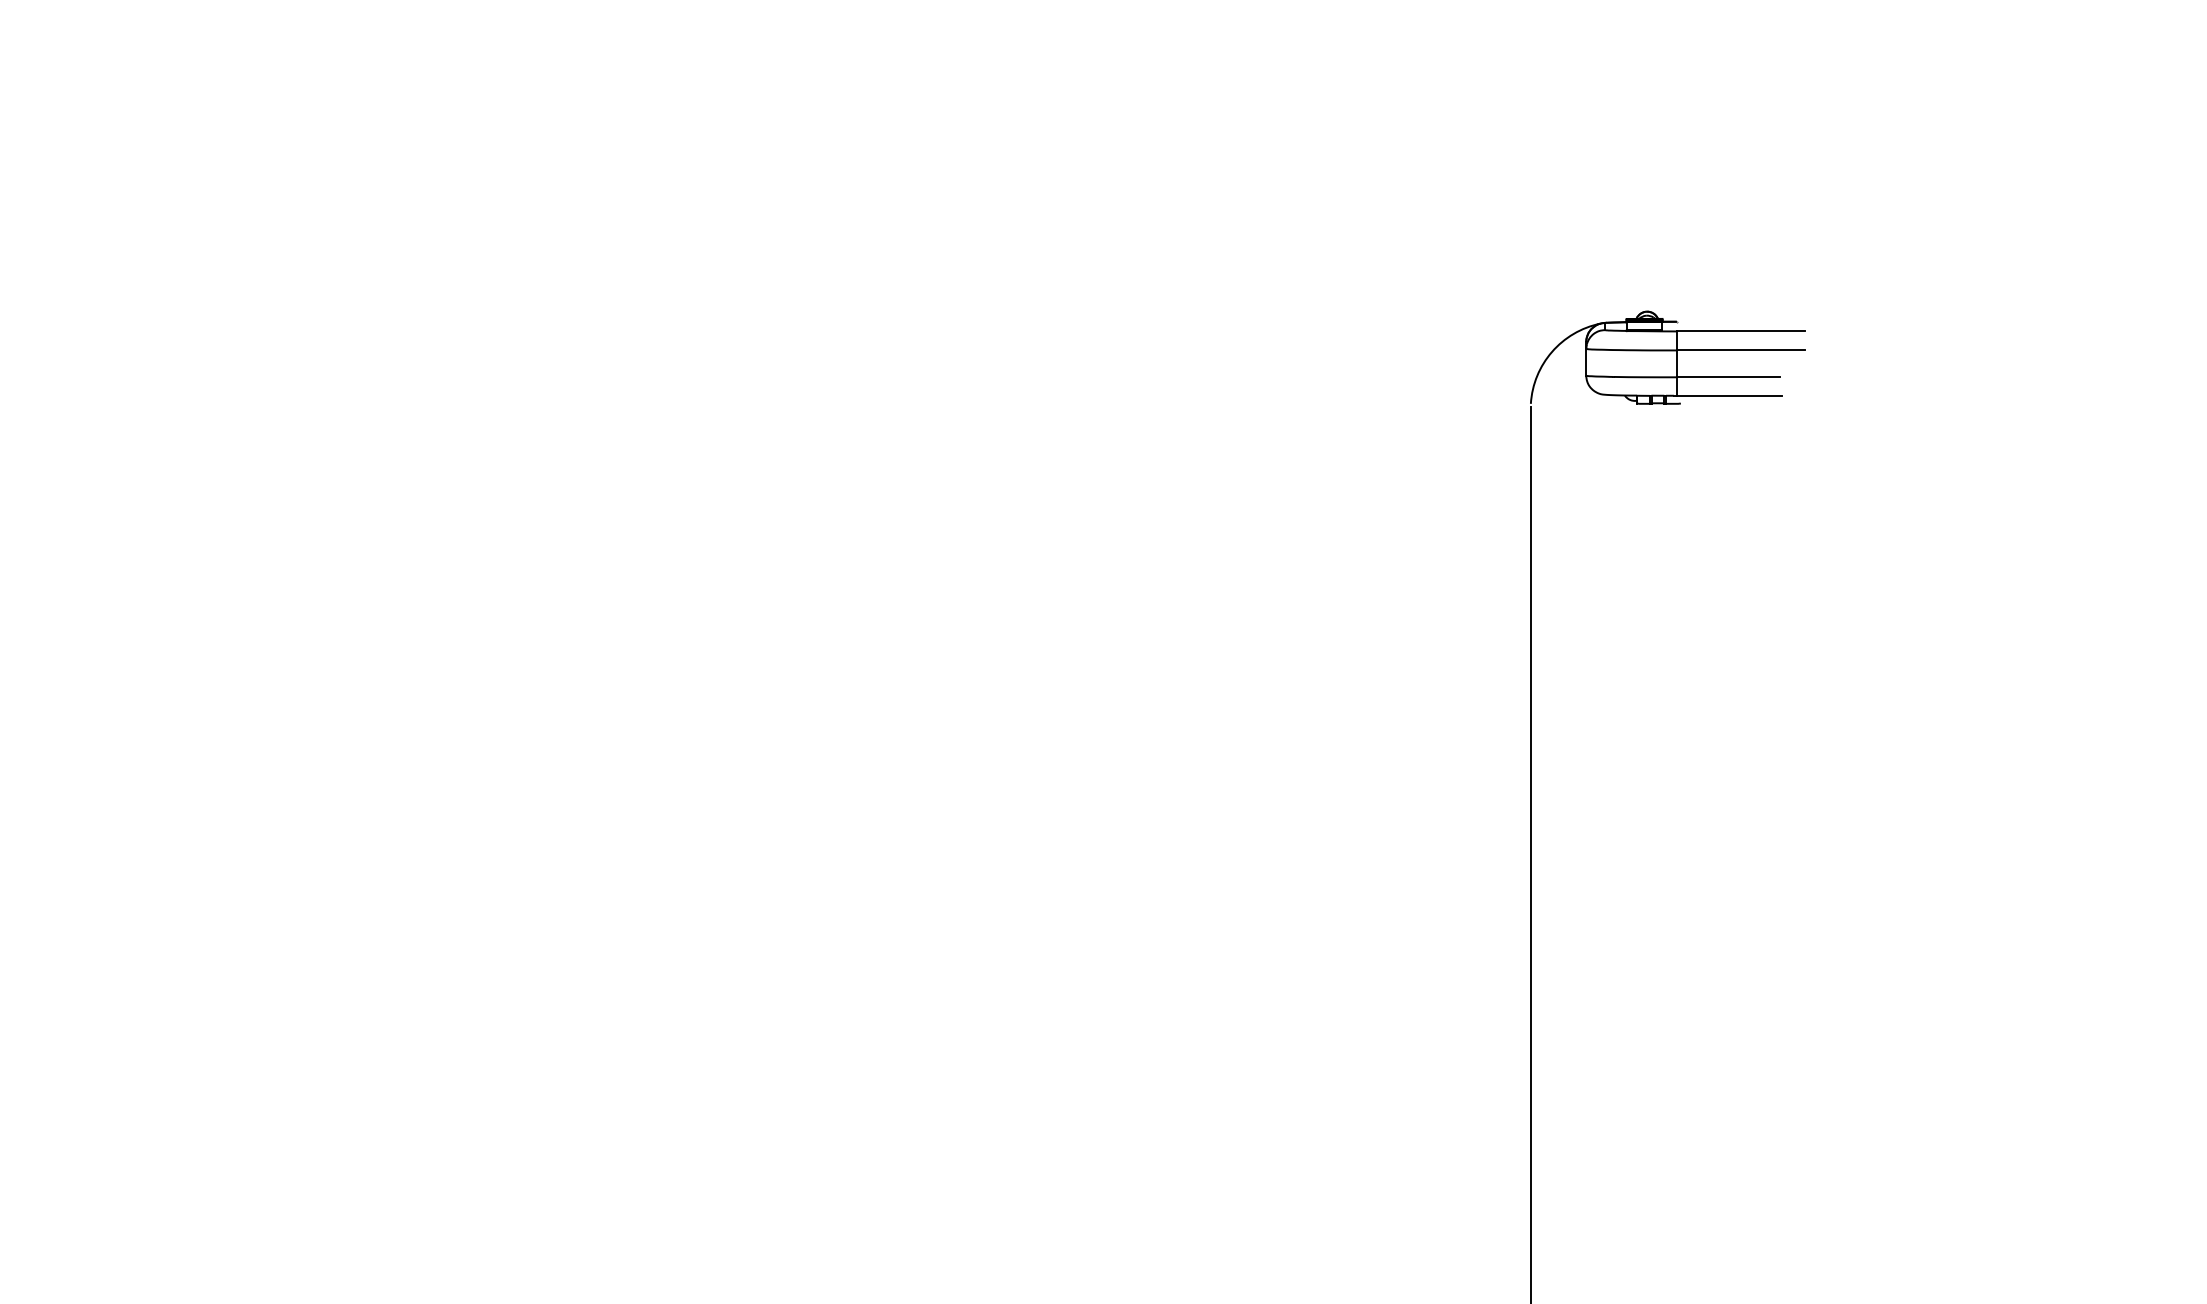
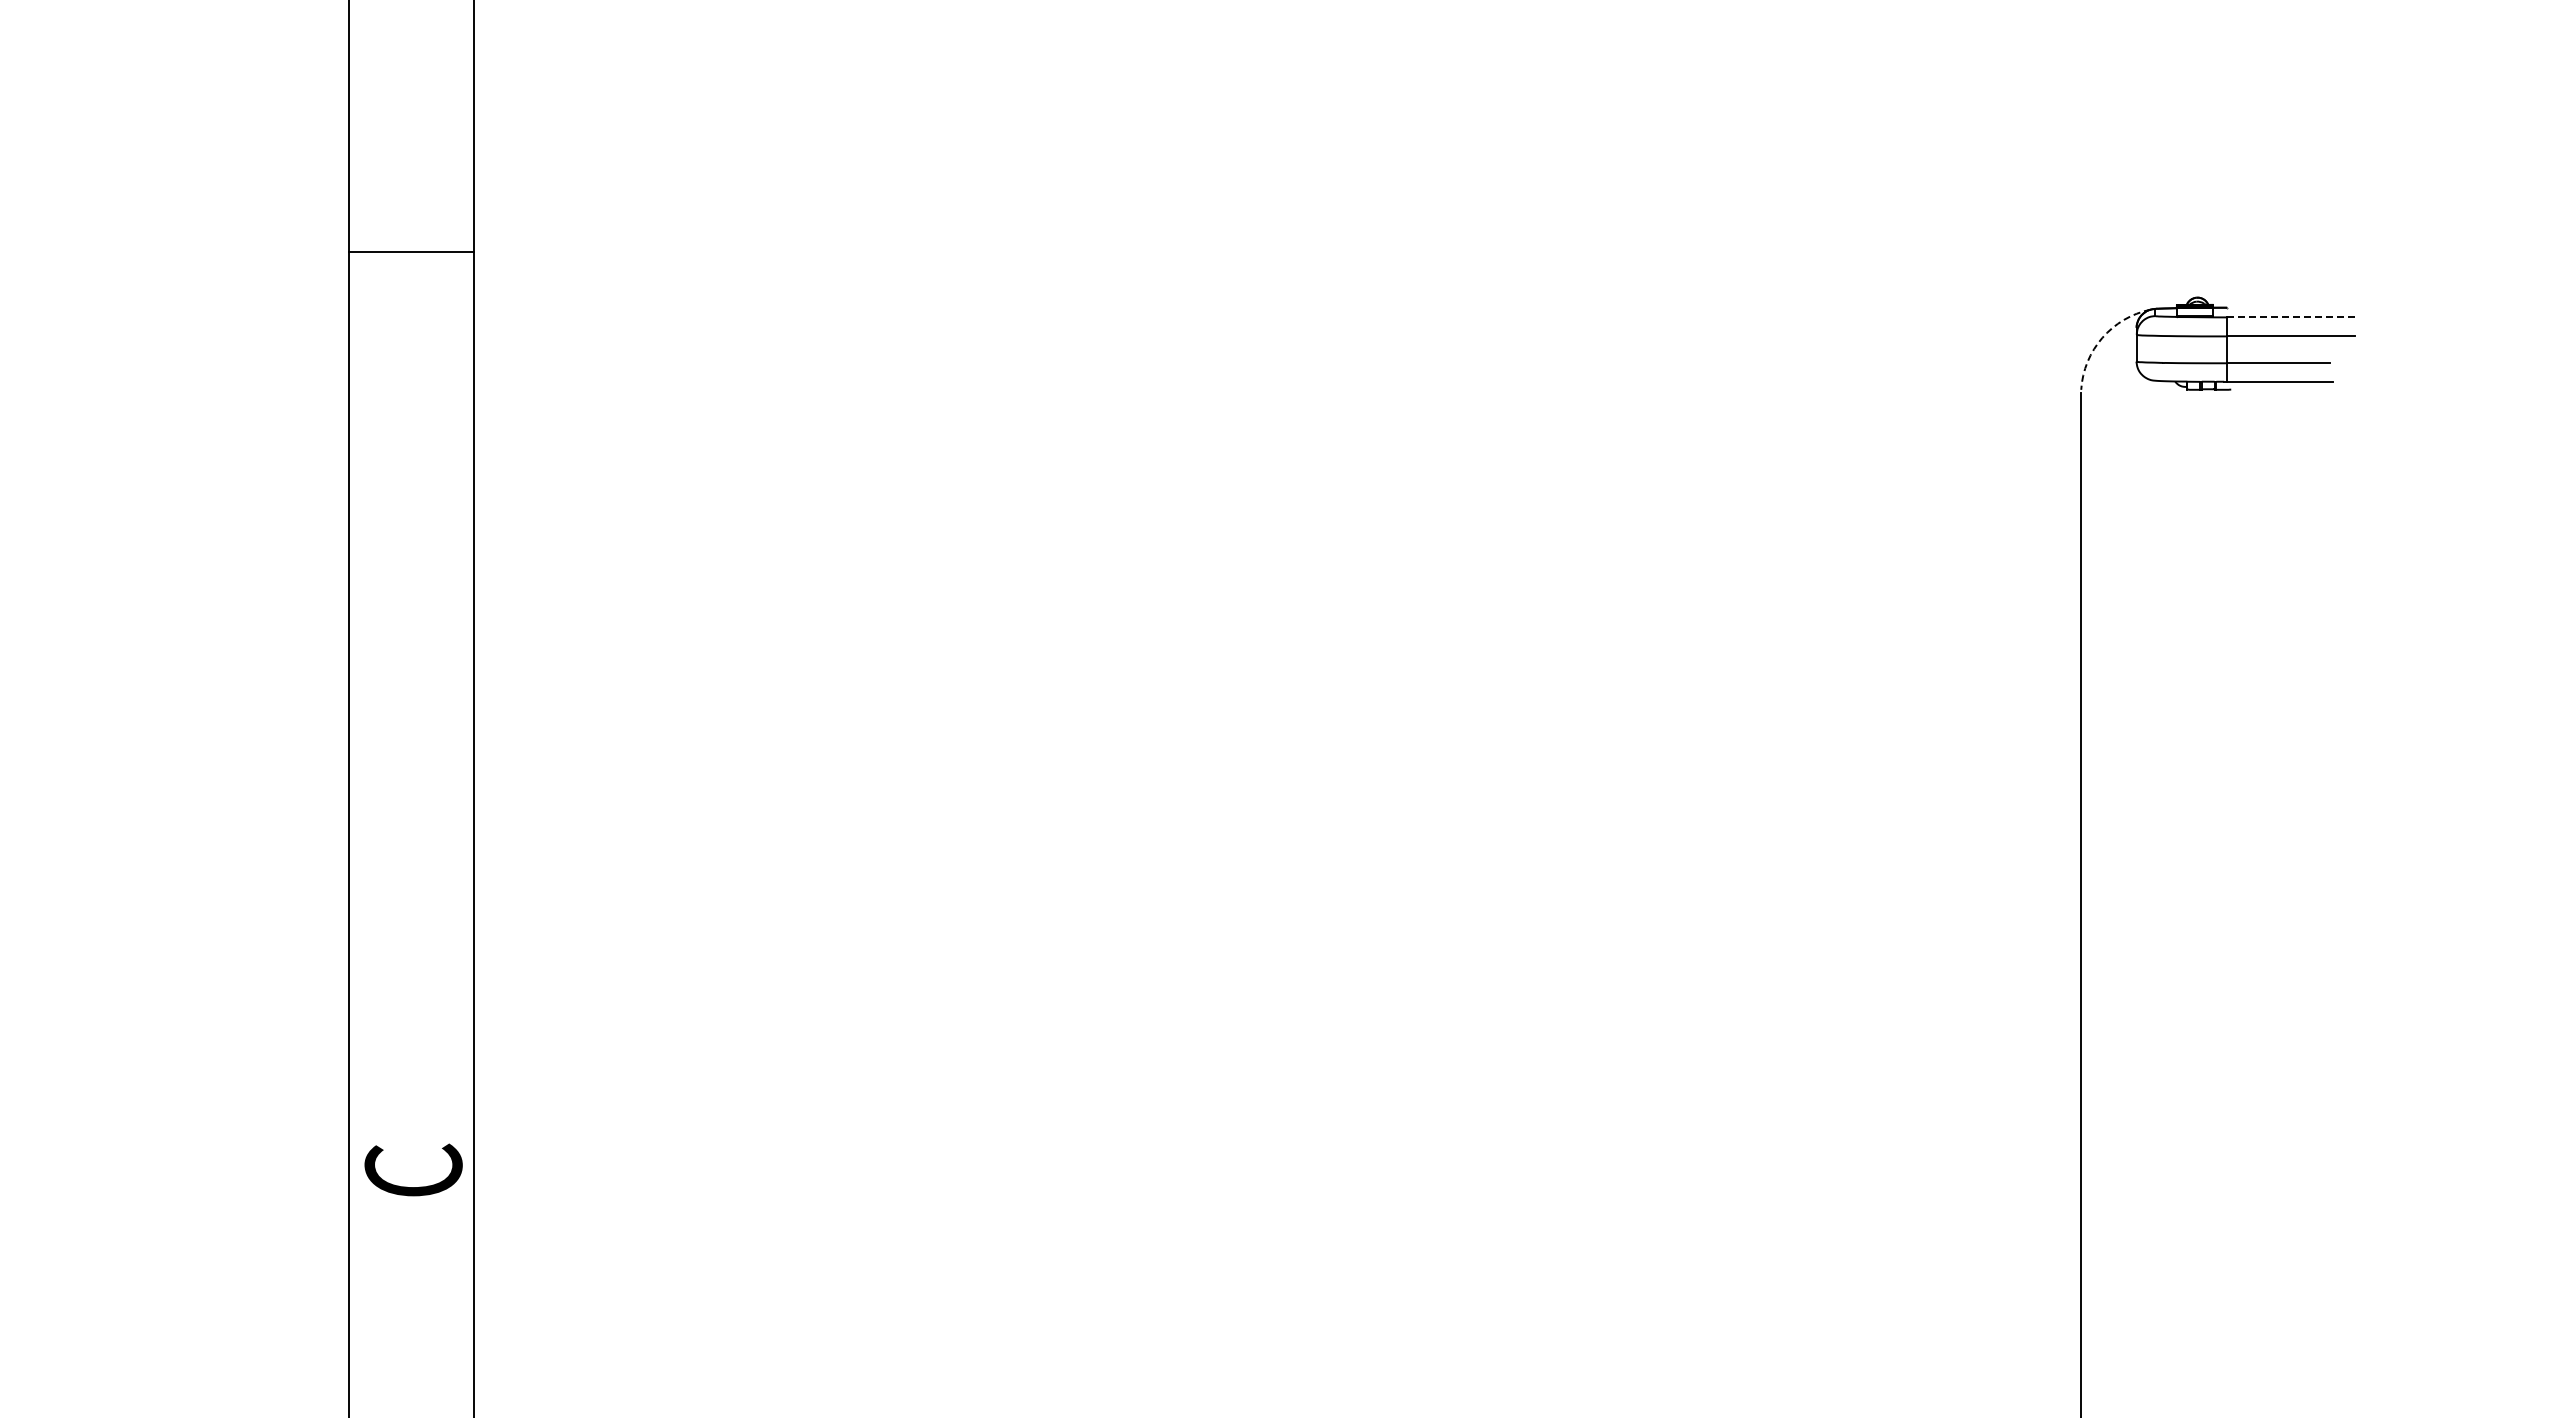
line: (1741, 331) -> (2291, 317), solid -> dashed
arc: (1552, 351) -> (2102, 337), solid -> dashed

